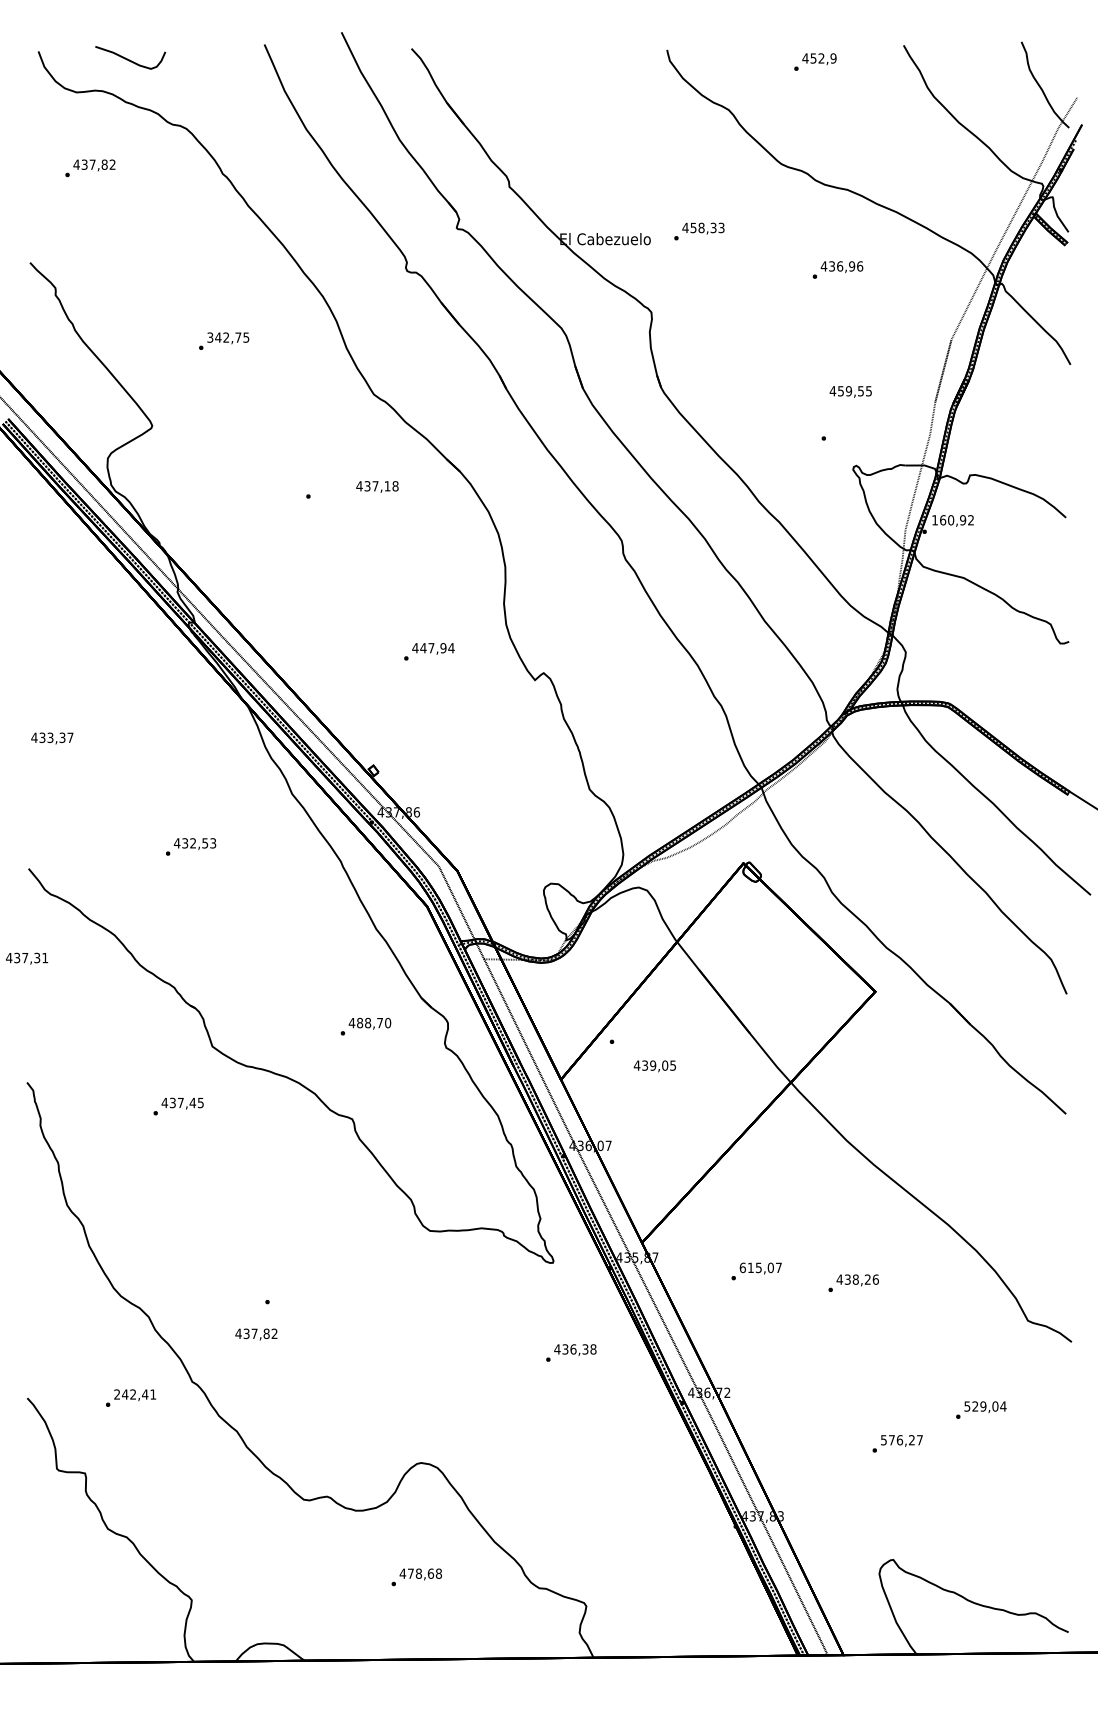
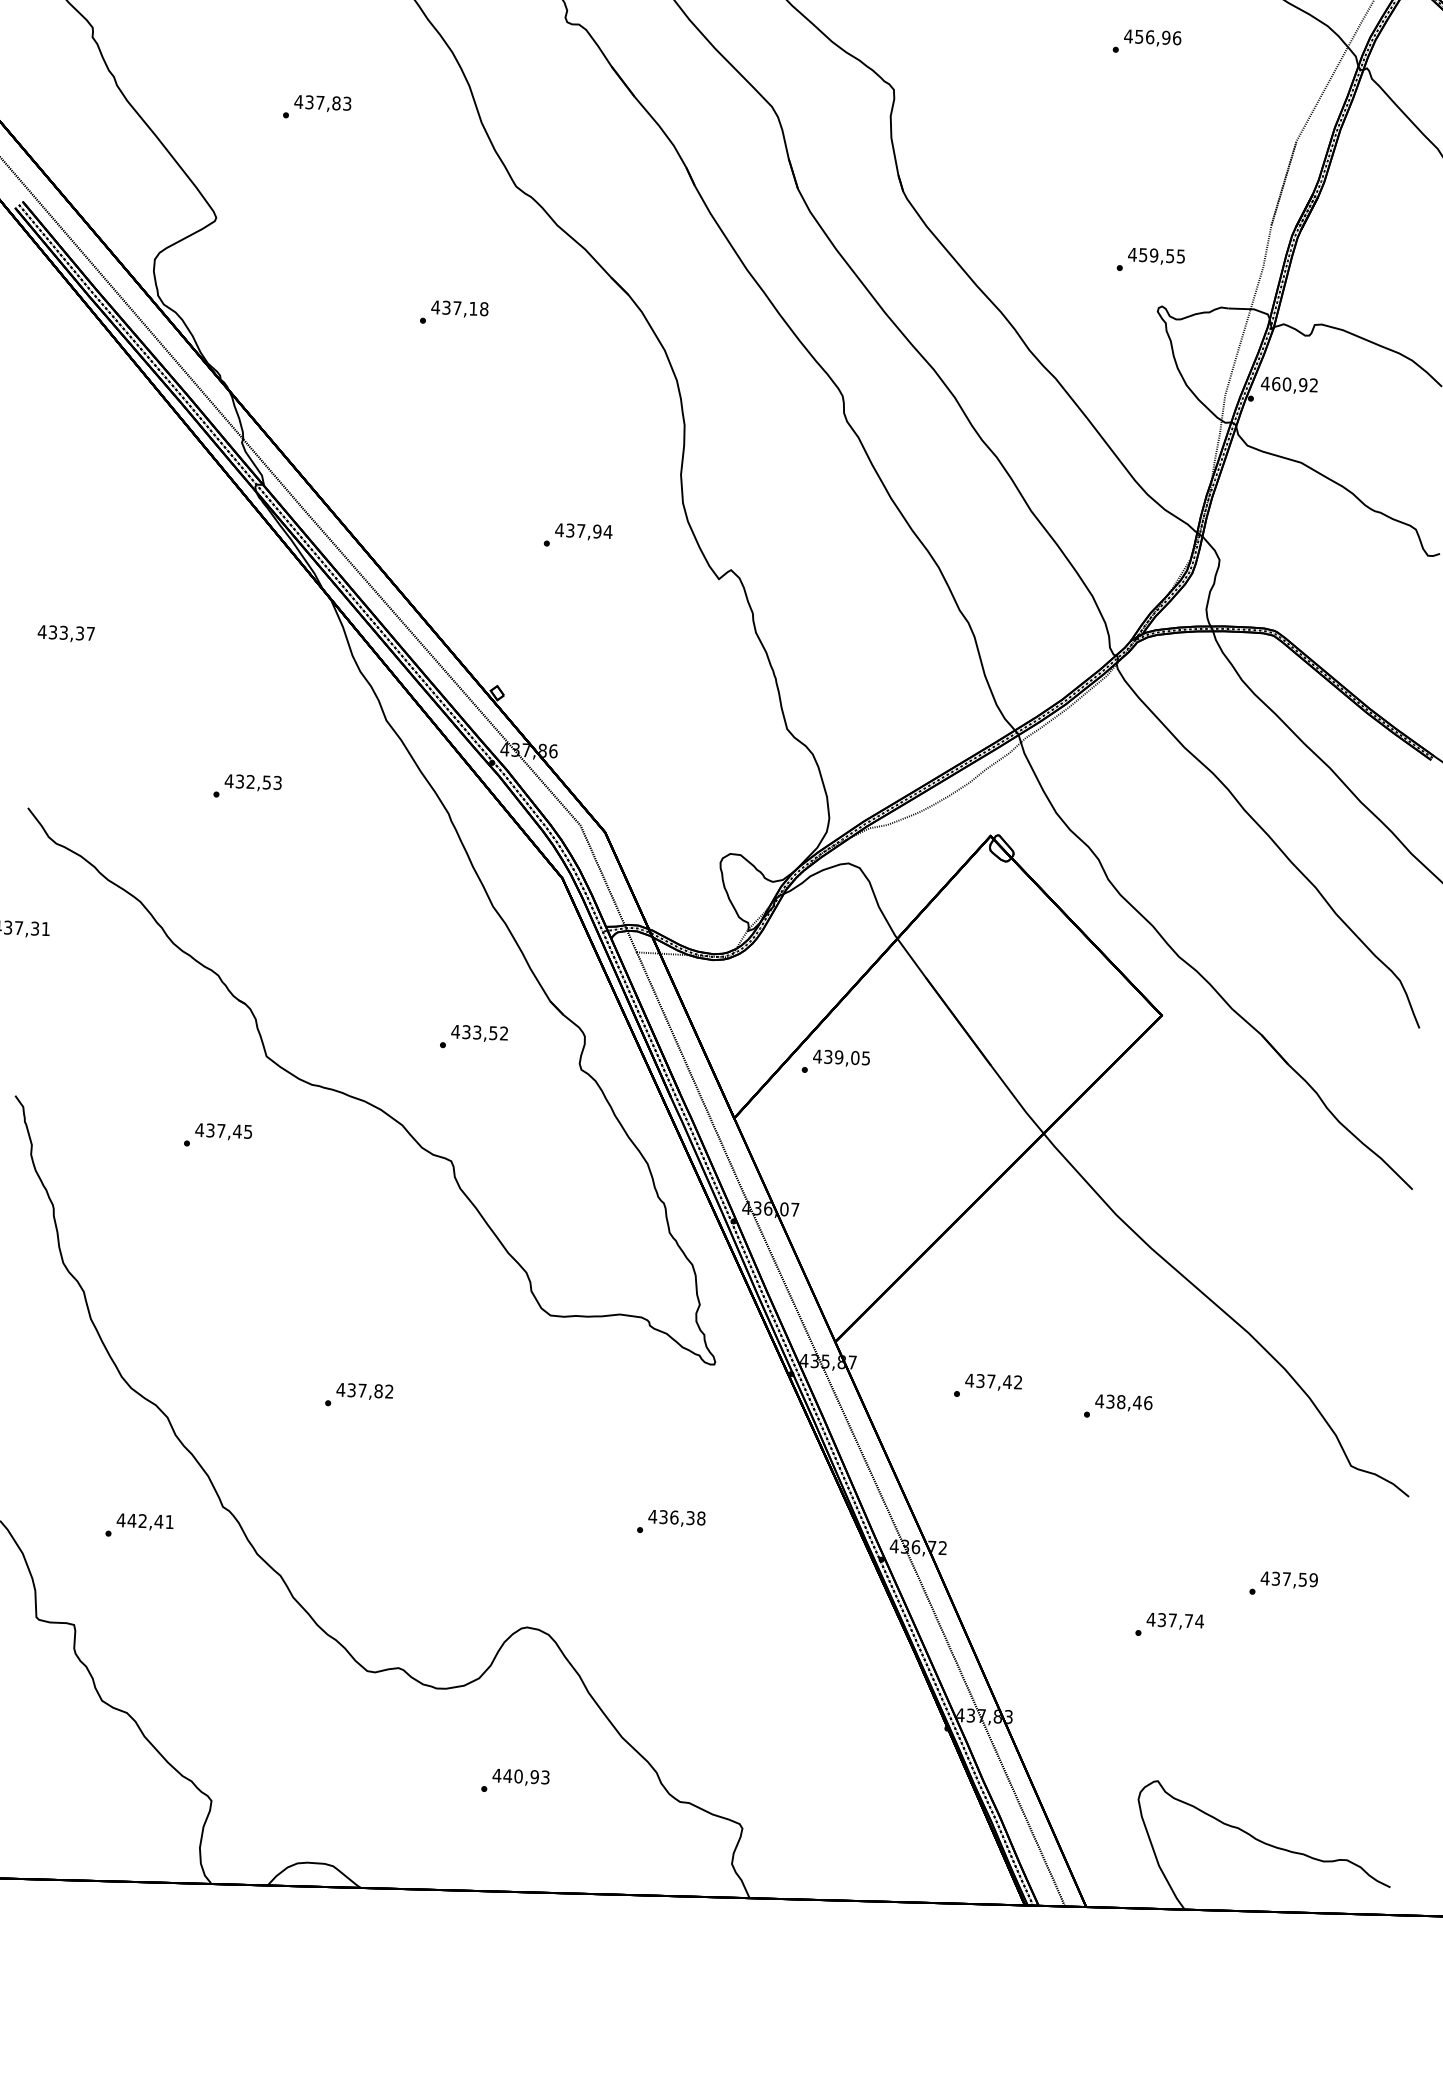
text: (831, 265) -> (1138, 35), 436,96 -> 456,96
text: (228, 337) -> (323, 102), 342,75 -> 437,83
text: (850, 391) -> (1156, 255), moved
text: (377, 486) -> (459, 308), moved
text: (934, 520) -> (1264, 383), 160,92 -> 460,92
text: (423, 648) -> (570, 531), 447,94 -> 437,94
text: (374, 1023) -> (485, 1033), 488,70 -> 433,52
text: (654, 1066) -> (840, 1058), moved
text: (760, 1267) -> (993, 1381), 615,07 -> 437,42
text: (867, 1279) -> (1137, 1402), 438,26 -> 438,46
text: (256, 1334) -> (364, 1391), moved
text: (571, 1352) -> (671, 1521), moved
text: (116, 1394) -> (120, 1520), 242,41 -> 442,41
text: (985, 1406) -> (1289, 1579), 529,04 -> 437,59
text: (901, 1440) -> (1174, 1620), 576,27 -> 437,74
text: (424, 1573) -> (526, 1776), 478,68 -> 440,93

